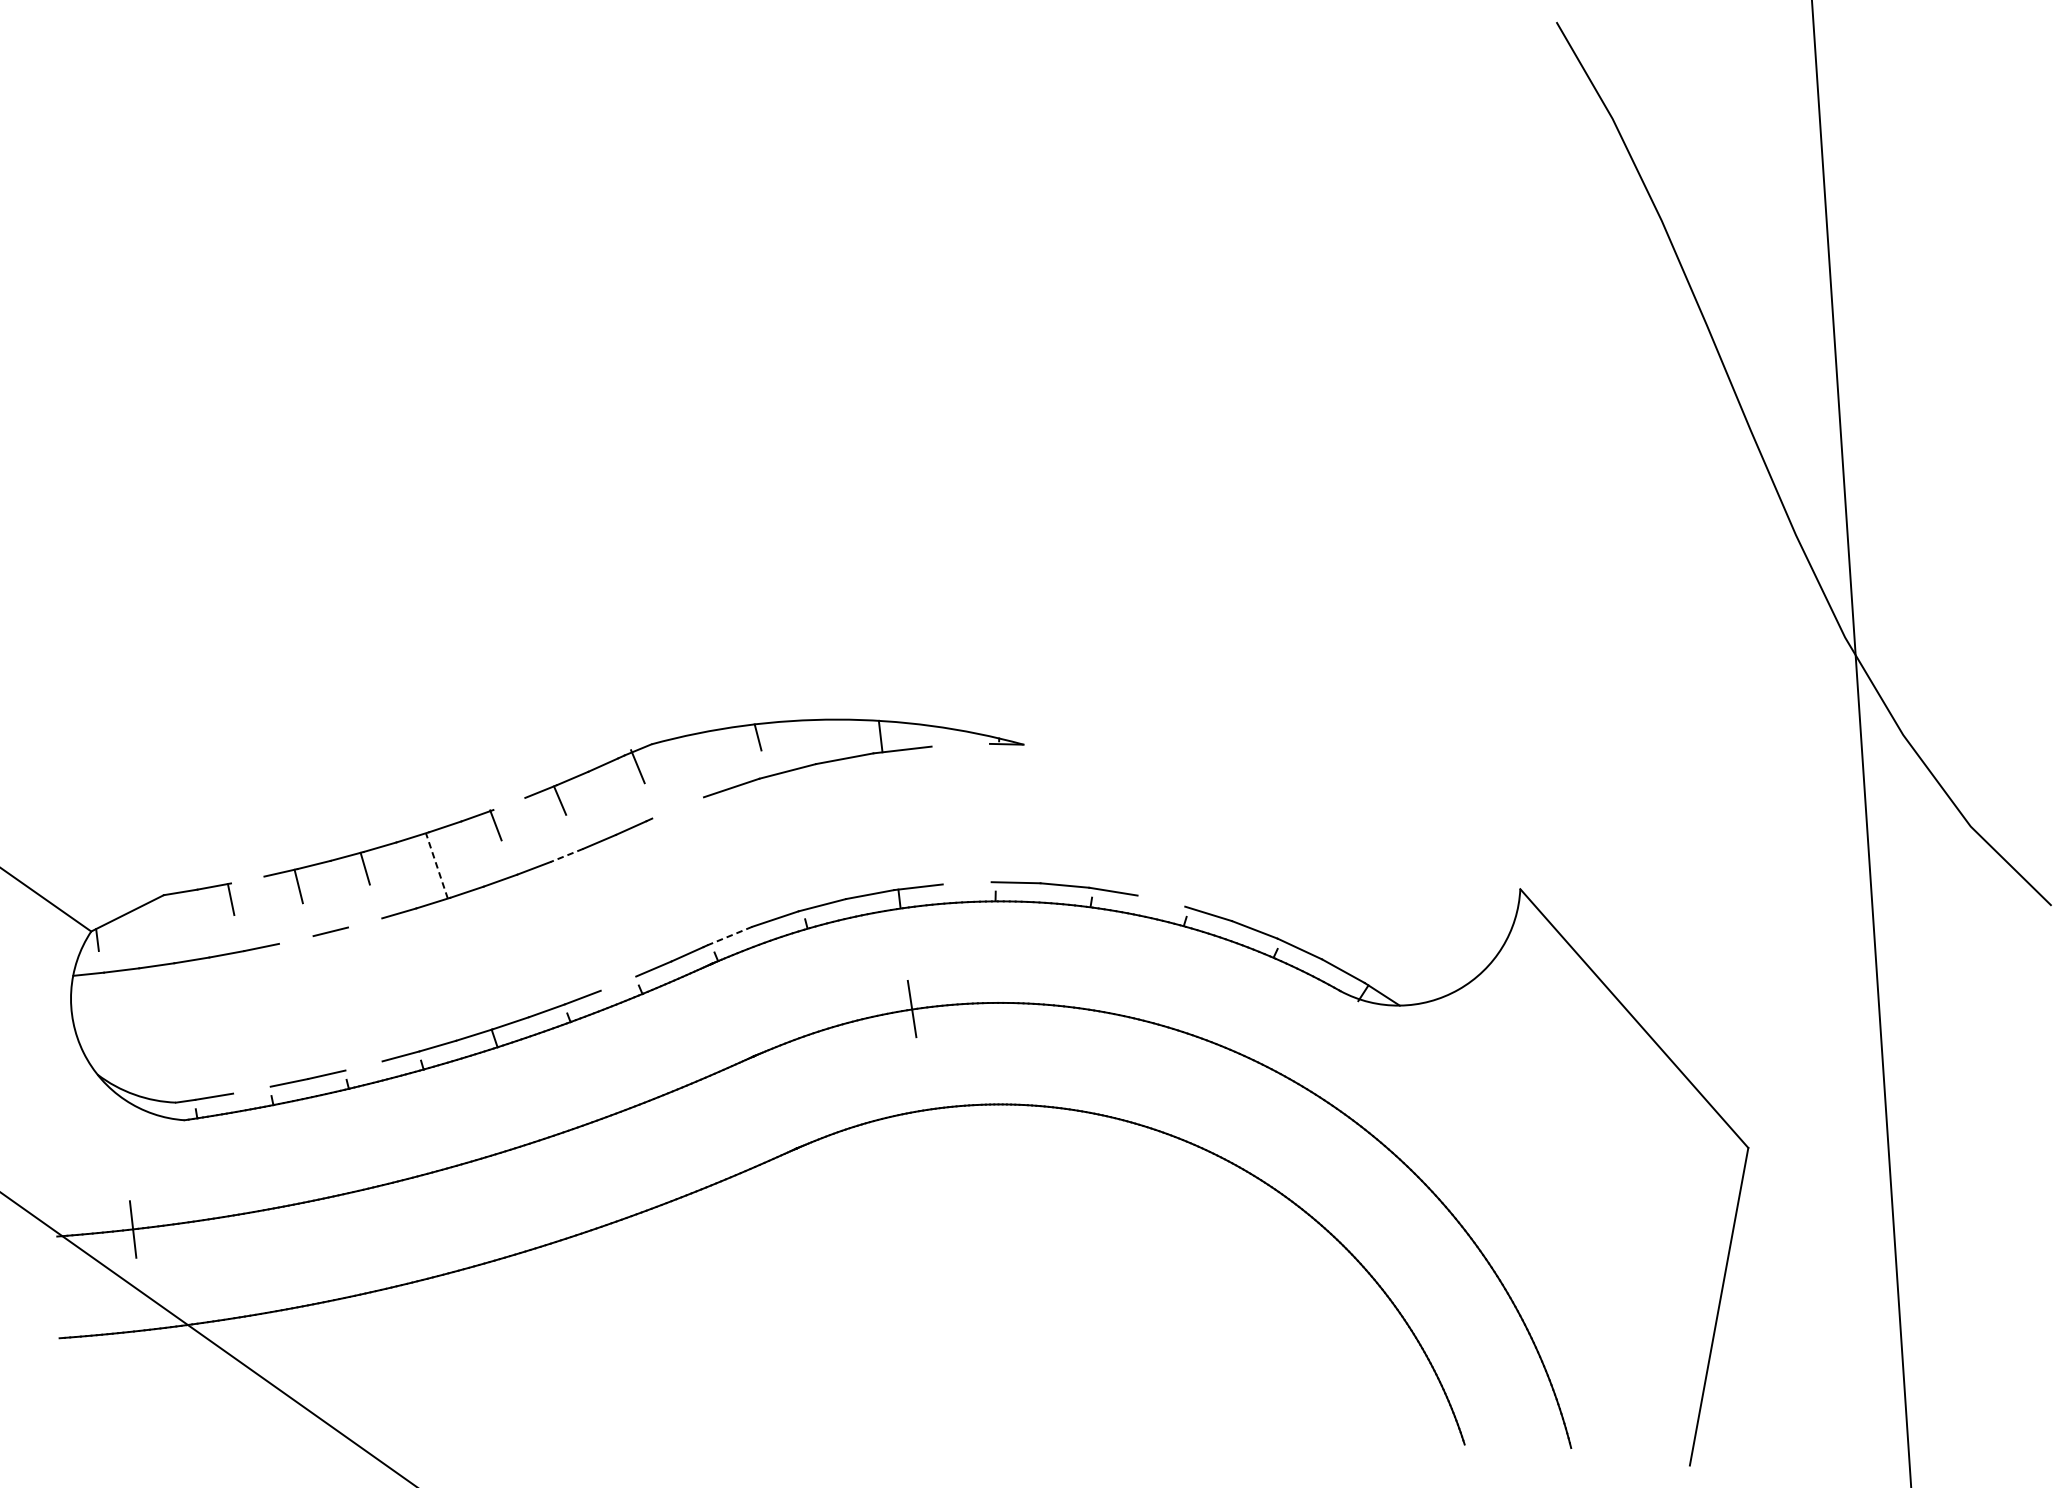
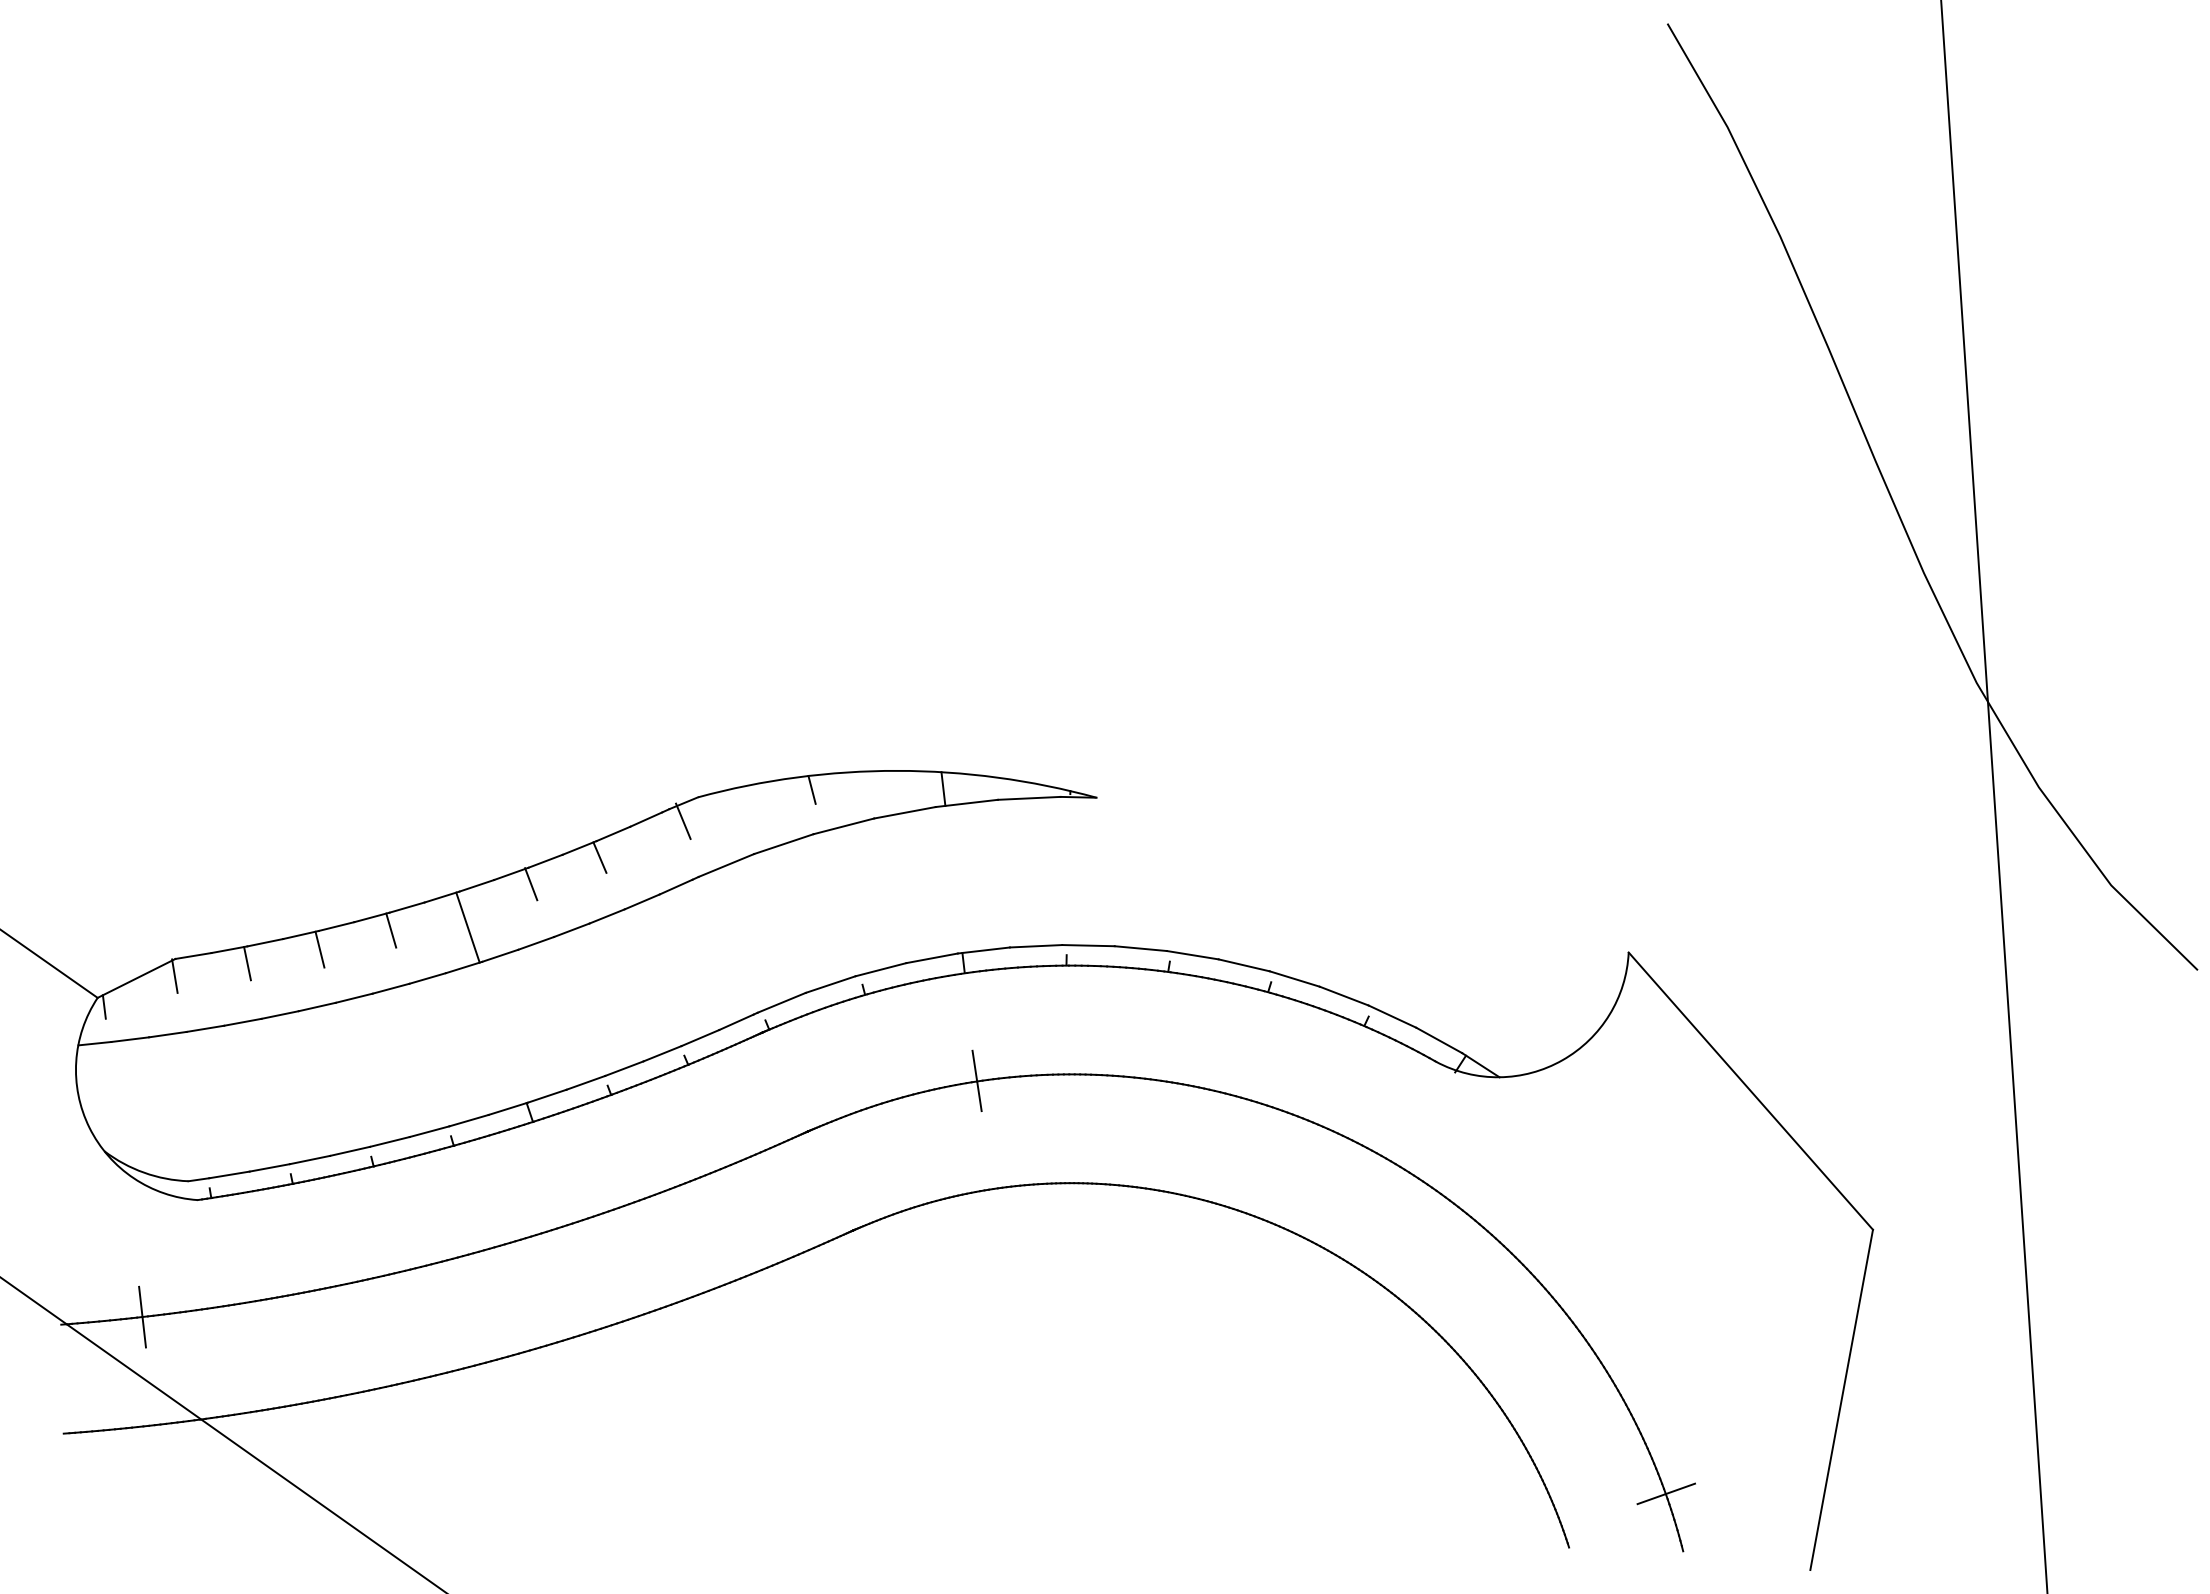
line: (960, 744) -> (1028, 797), added
line: (509, 803) -> (545, 860), added
line: (678, 807) -> (726, 865), added
line: (566, 855) -> (606, 916), dashed -> solid
line: (436, 865) -> (467, 927), dashed -> solid
line: (247, 879) -> (265, 942), added
line: (966, 883) -> (1035, 946), added
line: (1160, 901) -> (1243, 965), added
line: (162, 910) -> (174, 975), added
line: (364, 922) -> (390, 988), added
line: (729, 935) -> (781, 1002), dashed -> solid
line: (295, 939) -> (316, 1006), added
line: (618, 983) -> (662, 1053), added
line: (363, 1065) -> (389, 1141), added
line: (251, 1089) -> (269, 1167), added
line: (1555, 1394) -> (1666, 1493), added

